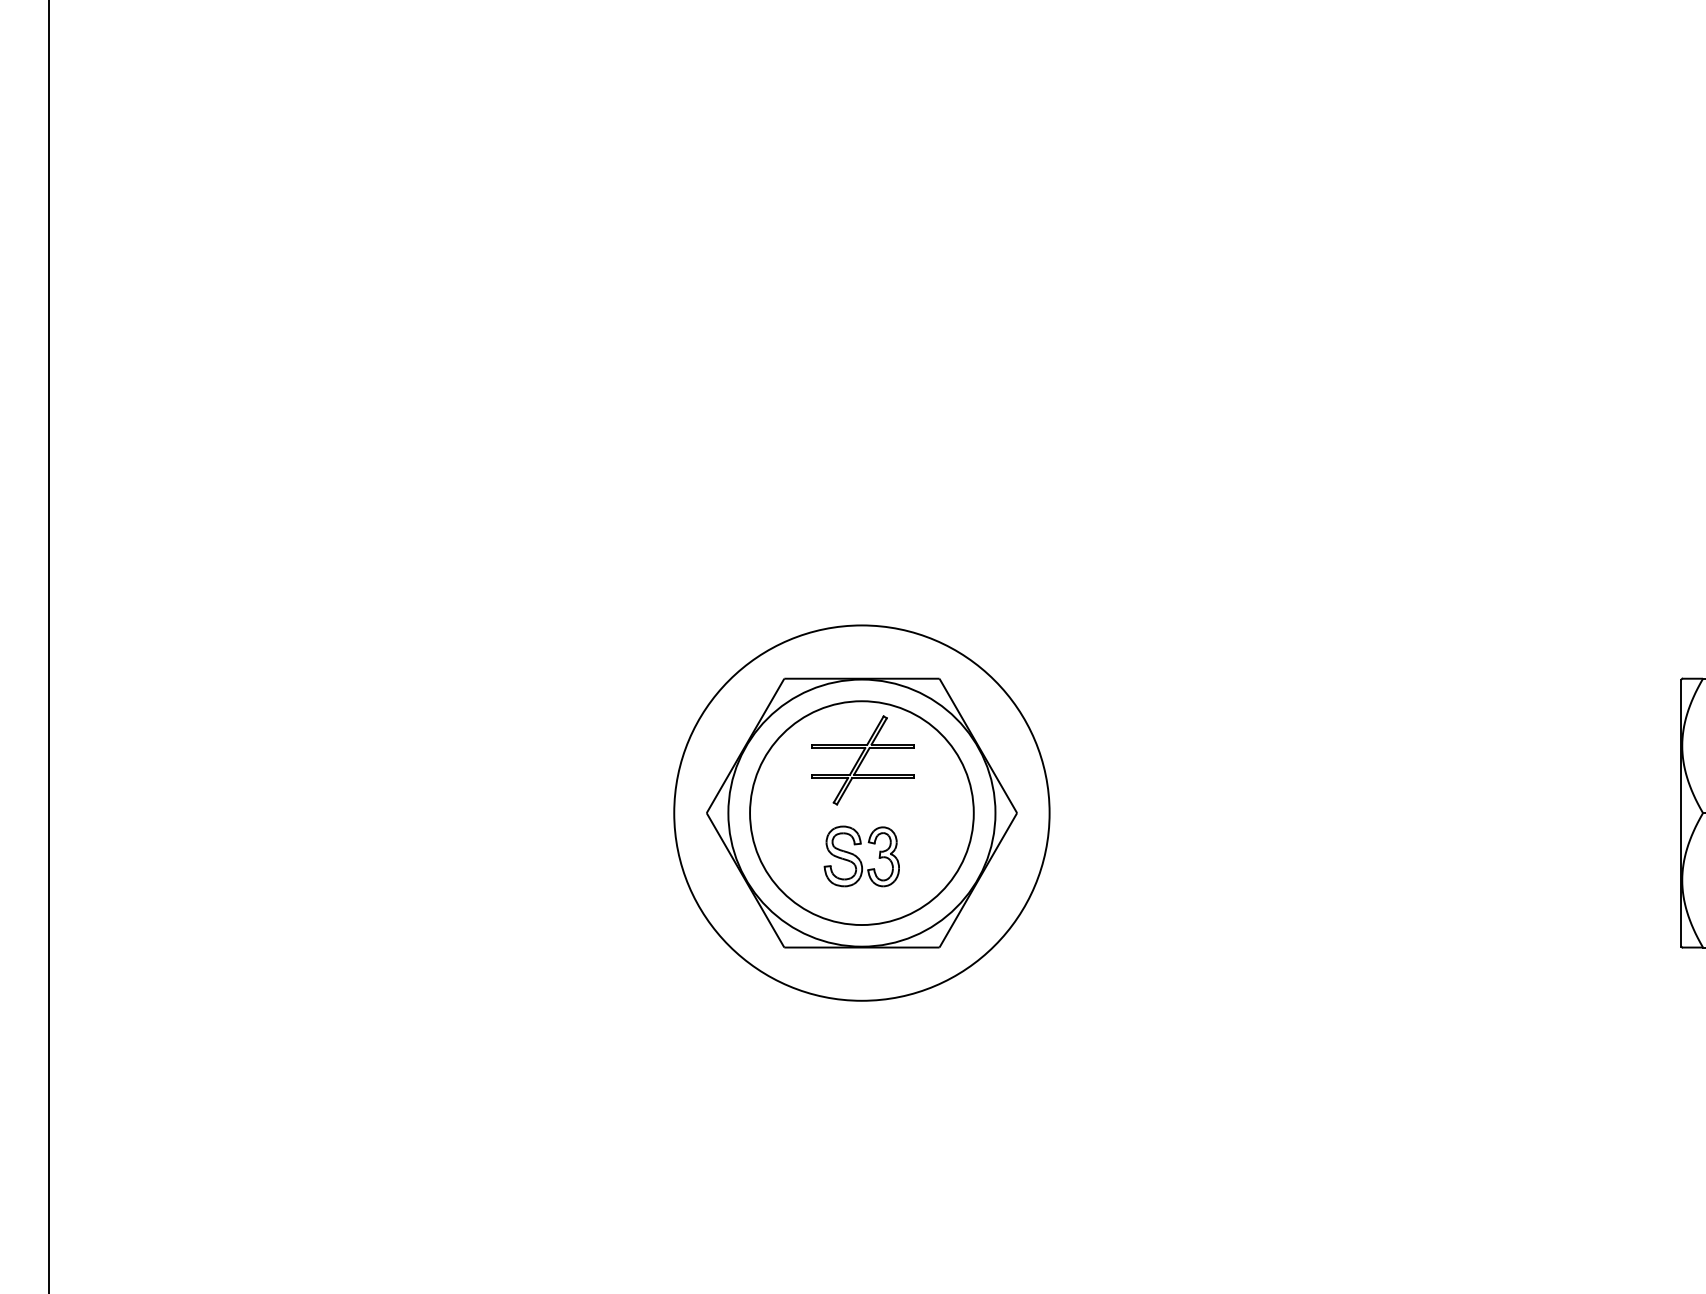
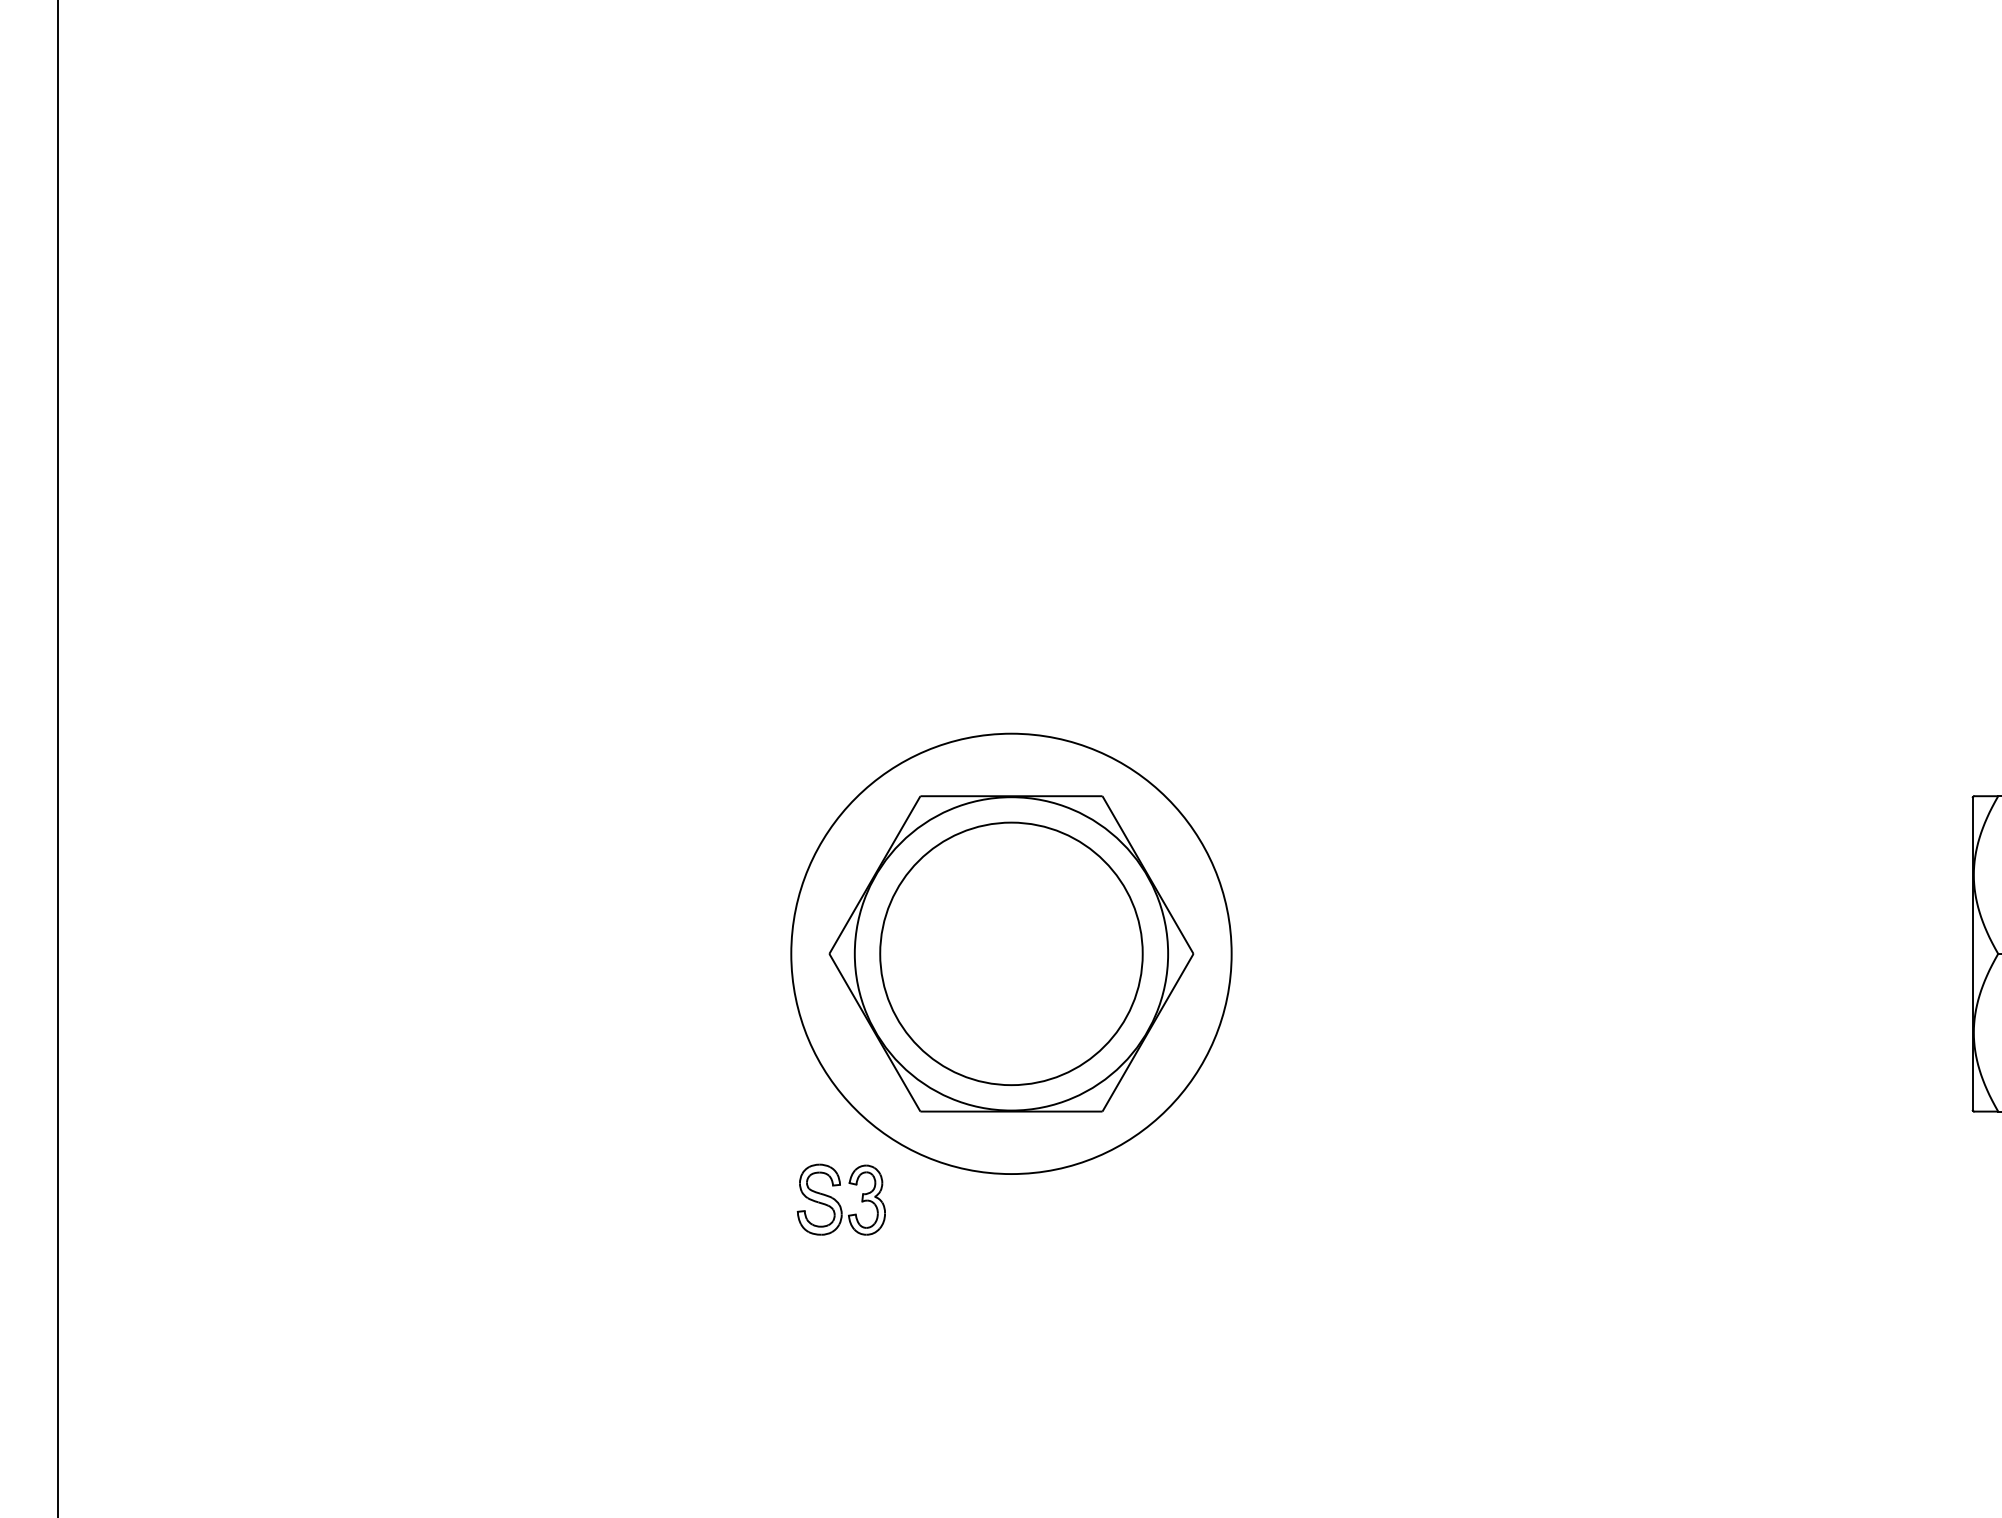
part: (862, 759) -> (1012, 891), removed
part: (861, 856) -> (840, 1199), moved

